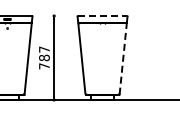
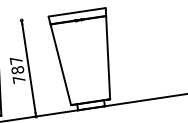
line: (102, 16) -> (77, 12), dashed -> solid
line: (123, 59) -> (108, 58), dashed -> solid

